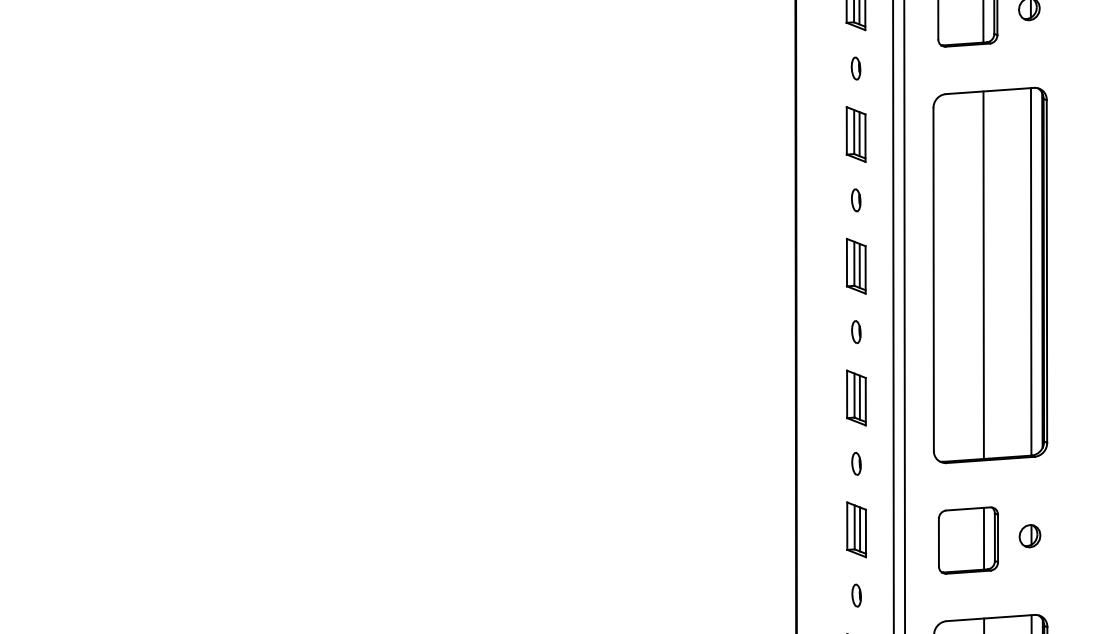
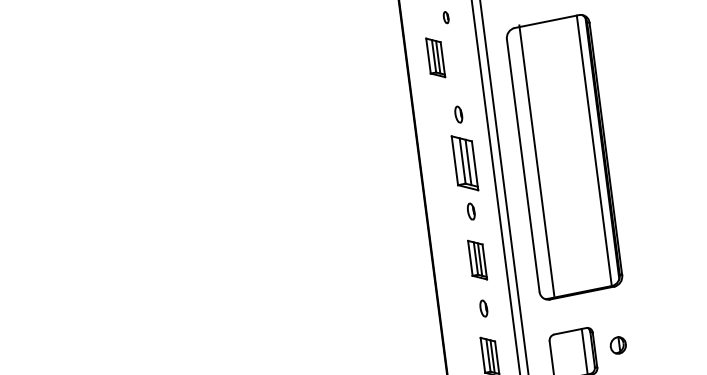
part: (855, 68) -> (445, 17), size x0.7
part: (855, 134) -> (435, 57), moved
part: (856, 265) -> (465, 162), size x1.4
line: (983, 274) -> (536, 160), moved

